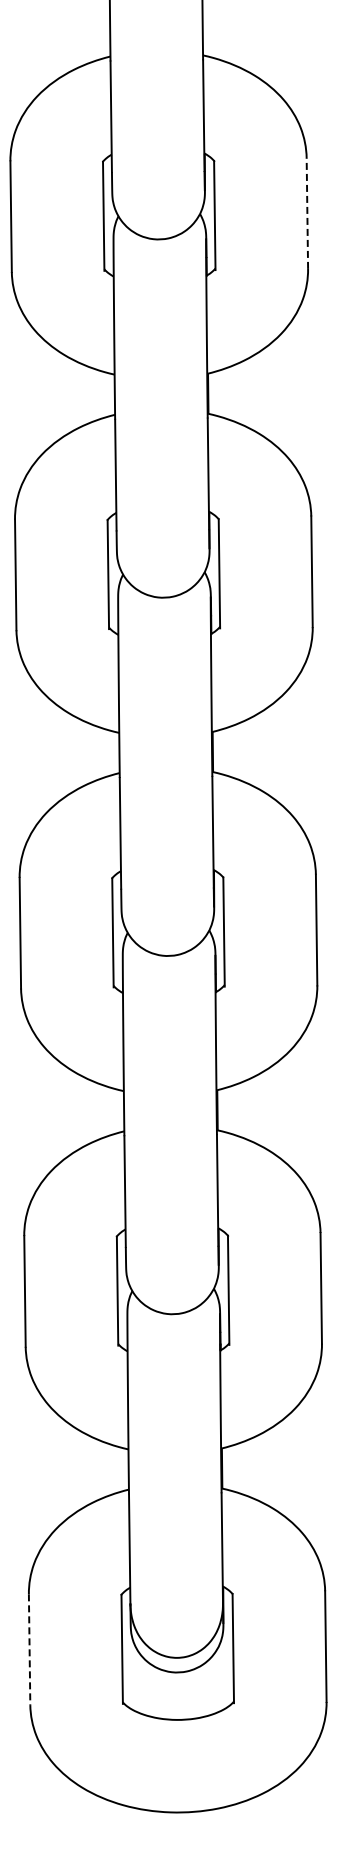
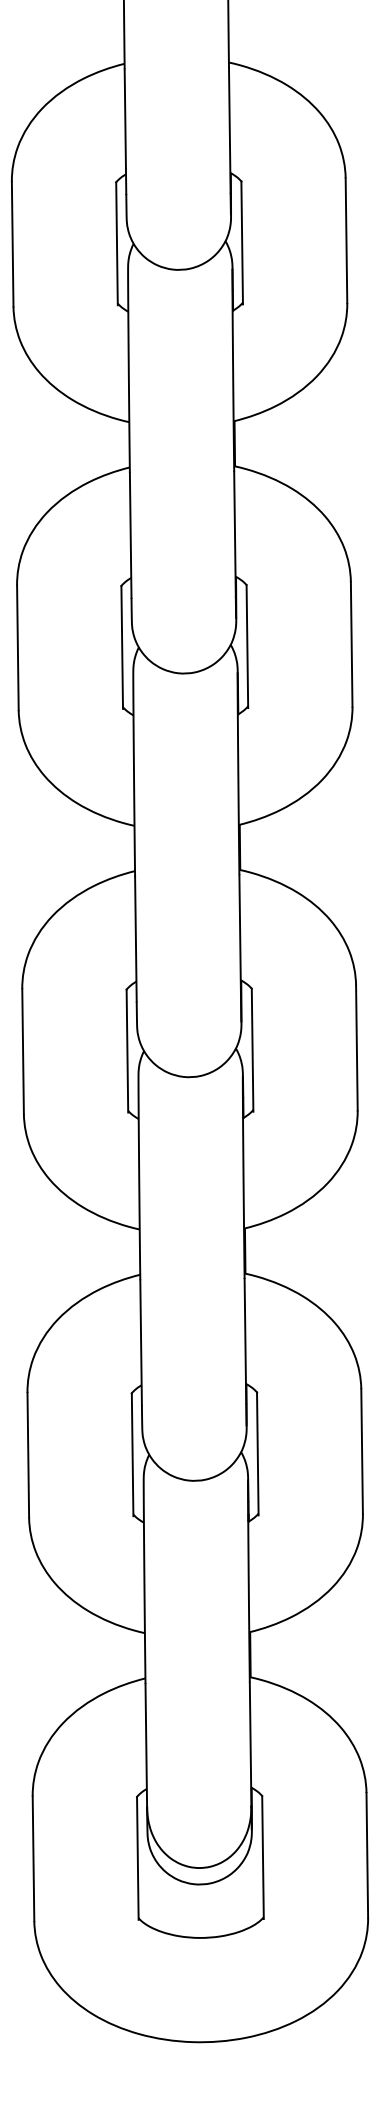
line: (307, 213) -> (346, 240), dashed -> solid
line: (29, 1650) -> (33, 1859), dashed -> solid

